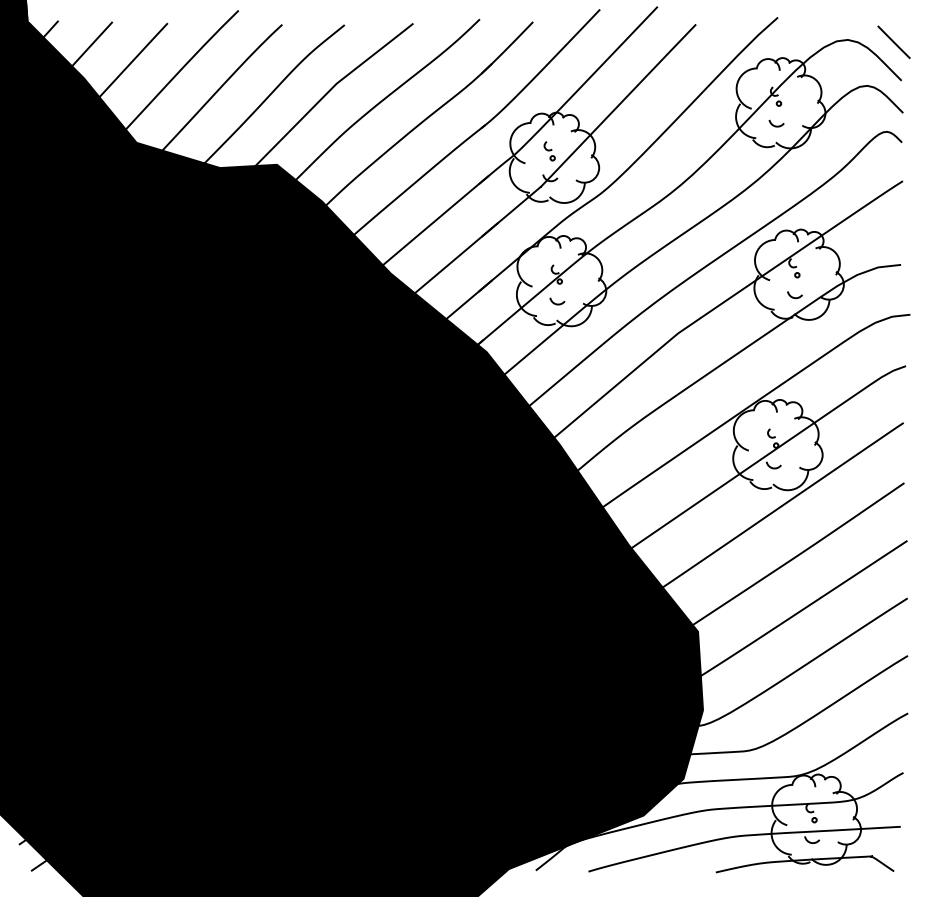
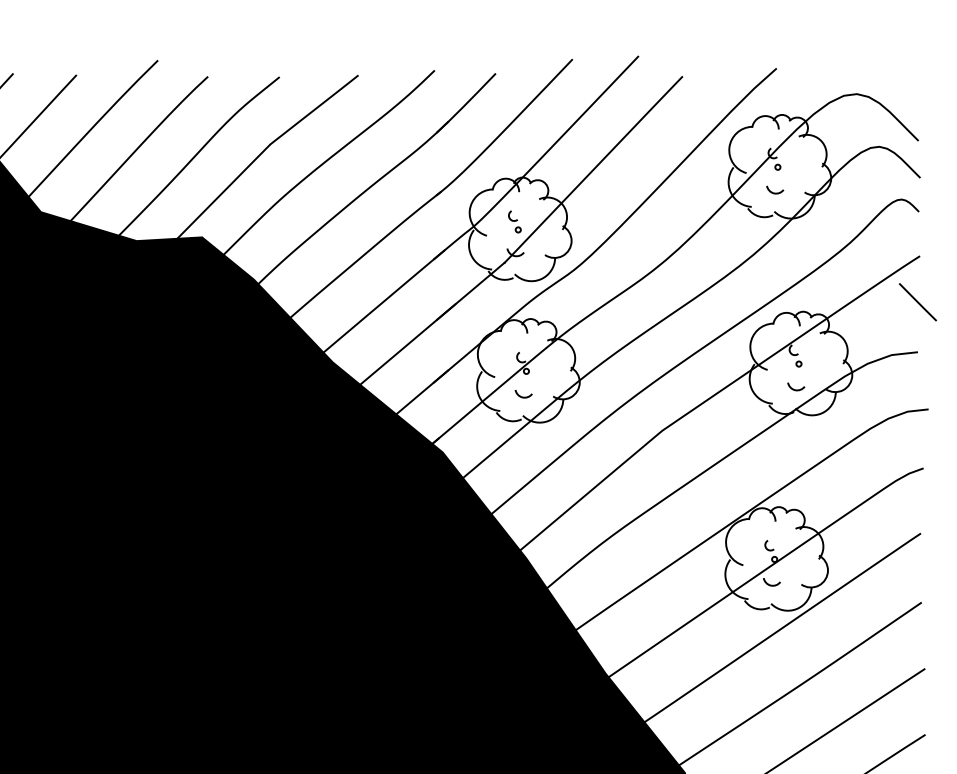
line: (893, 42) -> (917, 302), moved

